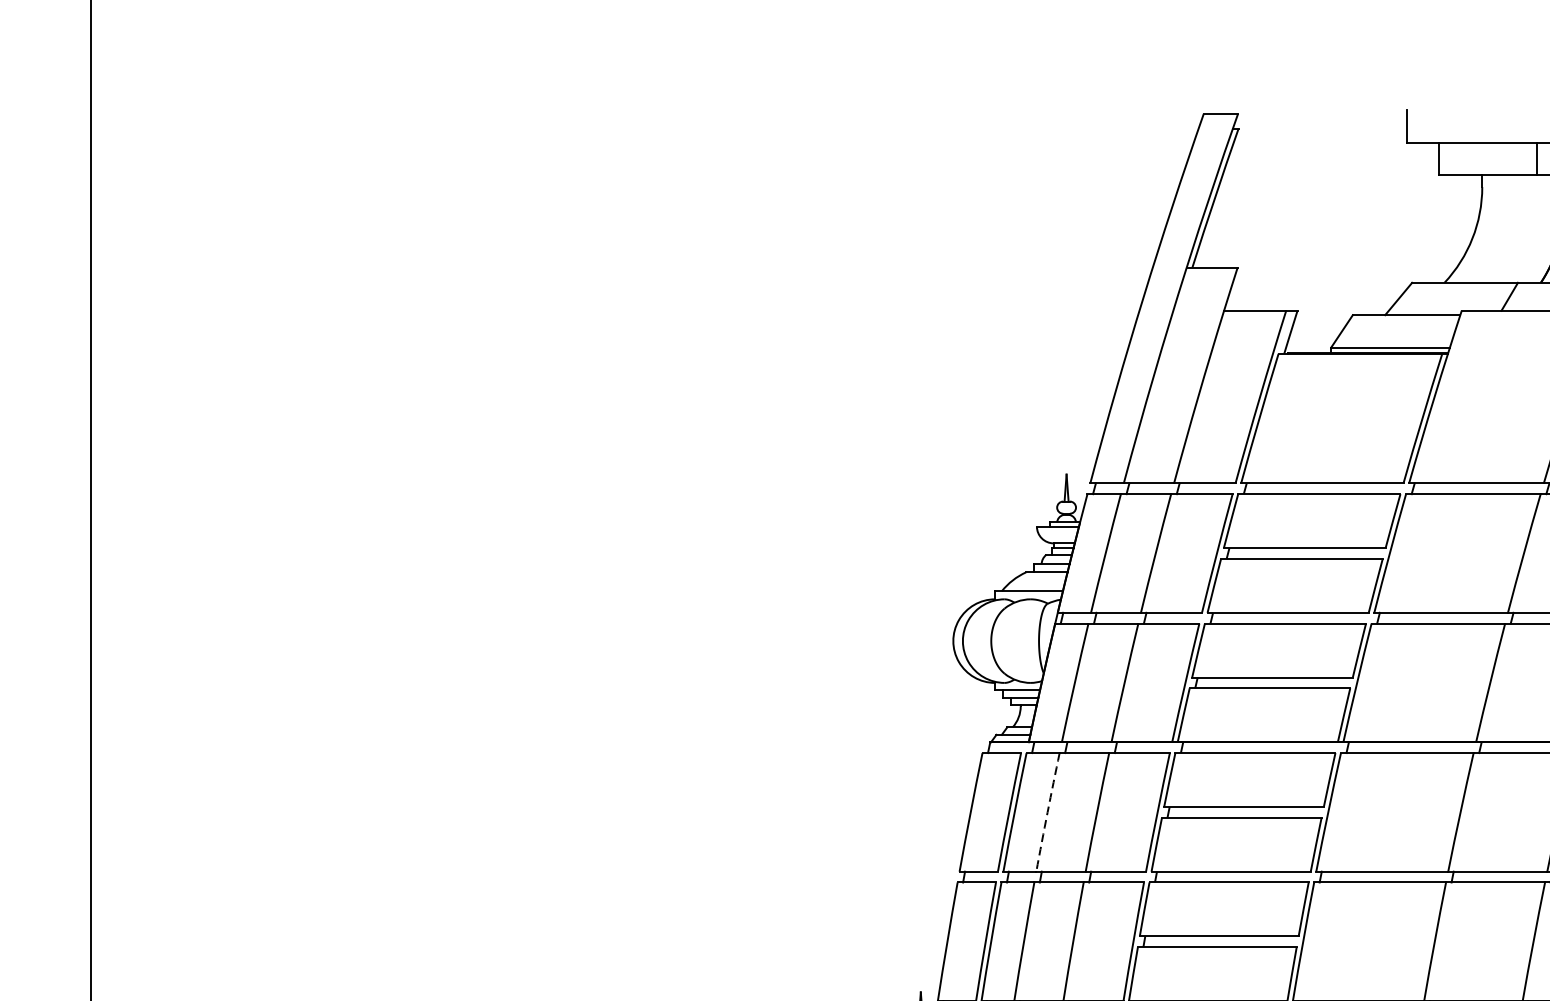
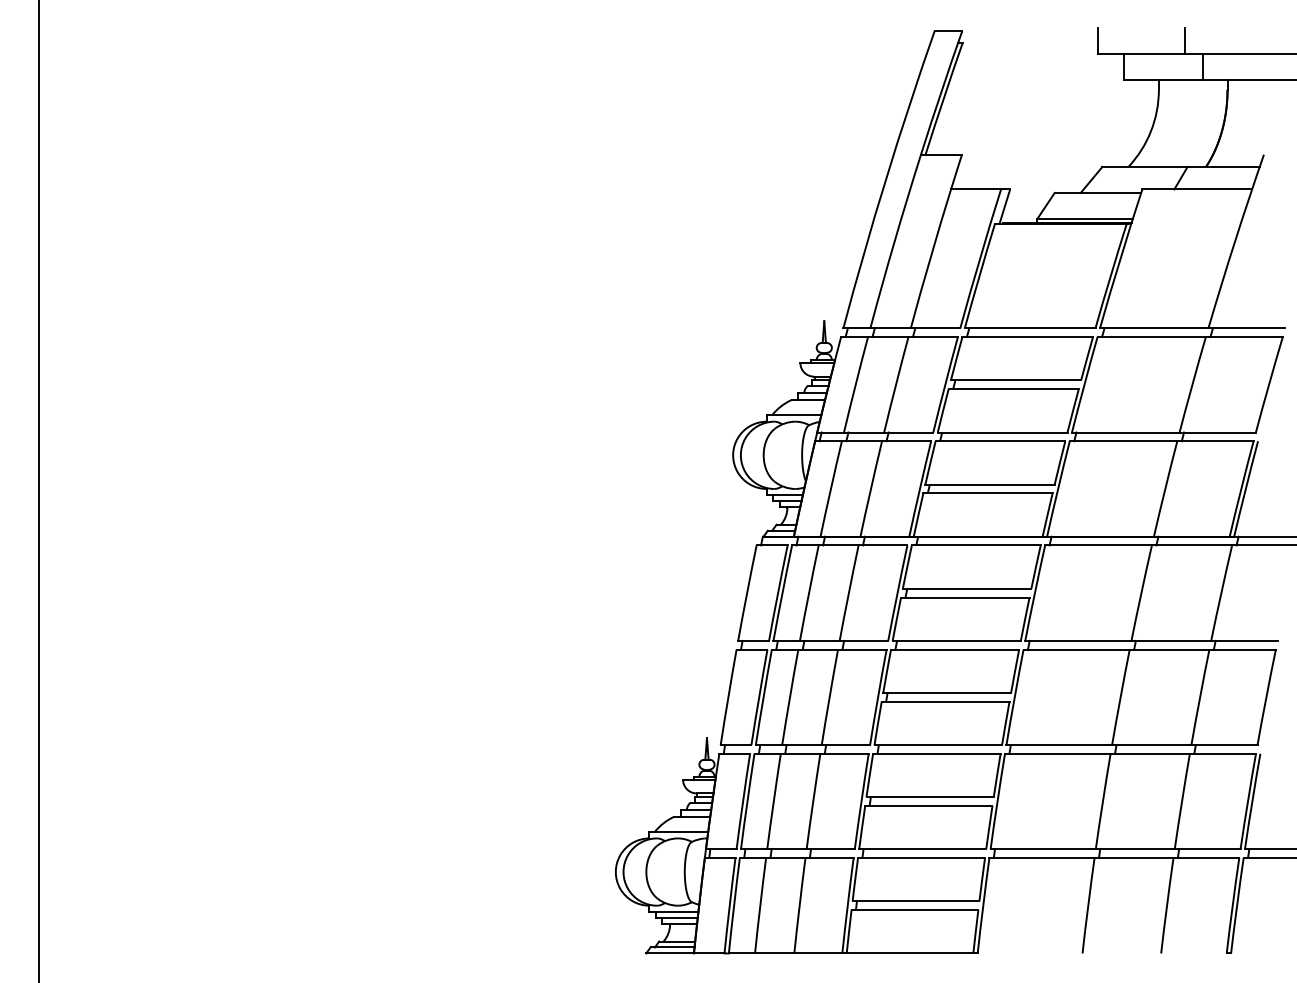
line: (1514, 126) -> (1184, 41), added
arc: (1048, 812) -> (809, 593), dashed -> solid

